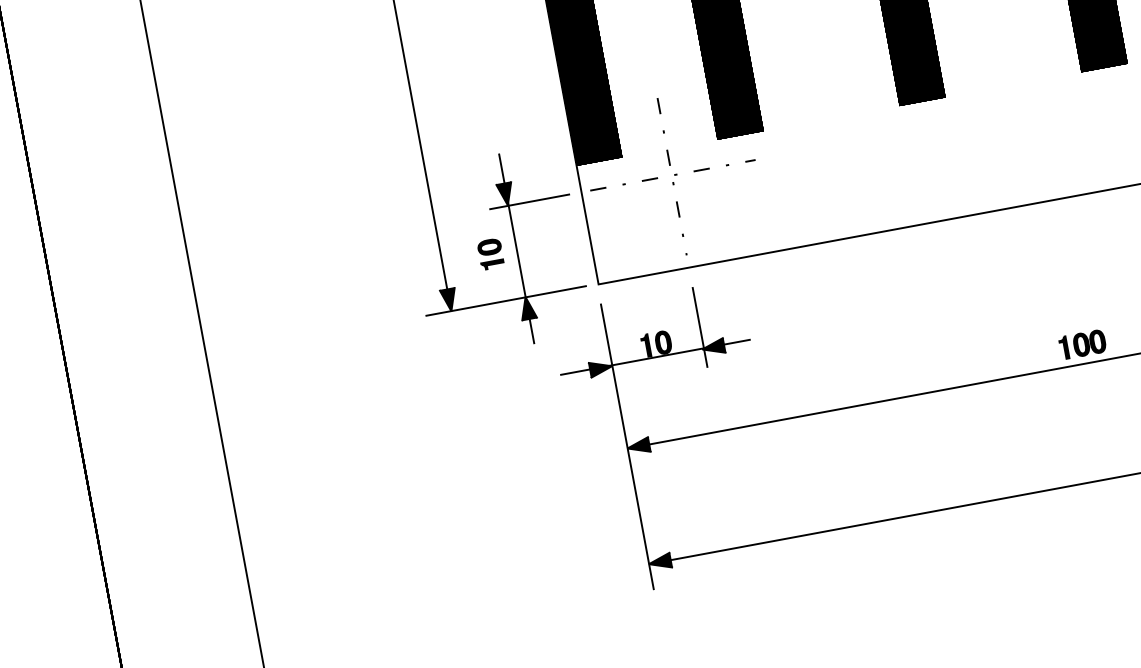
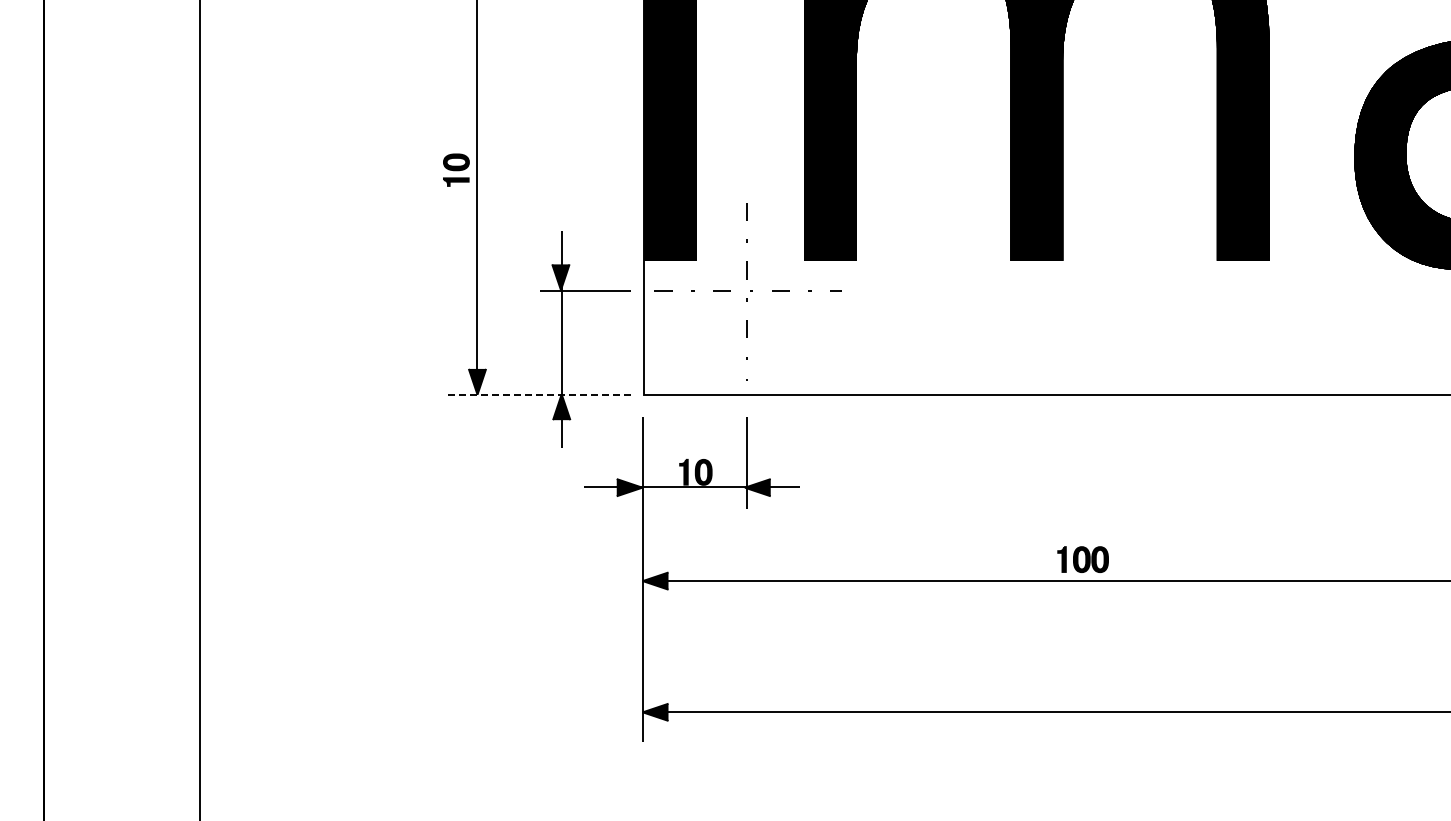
part: (490, 253) -> (456, 169), moved
line: (506, 300) -> (539, 394), solid -> dashed
part: (1082, 344) -> (1082, 559), moved

